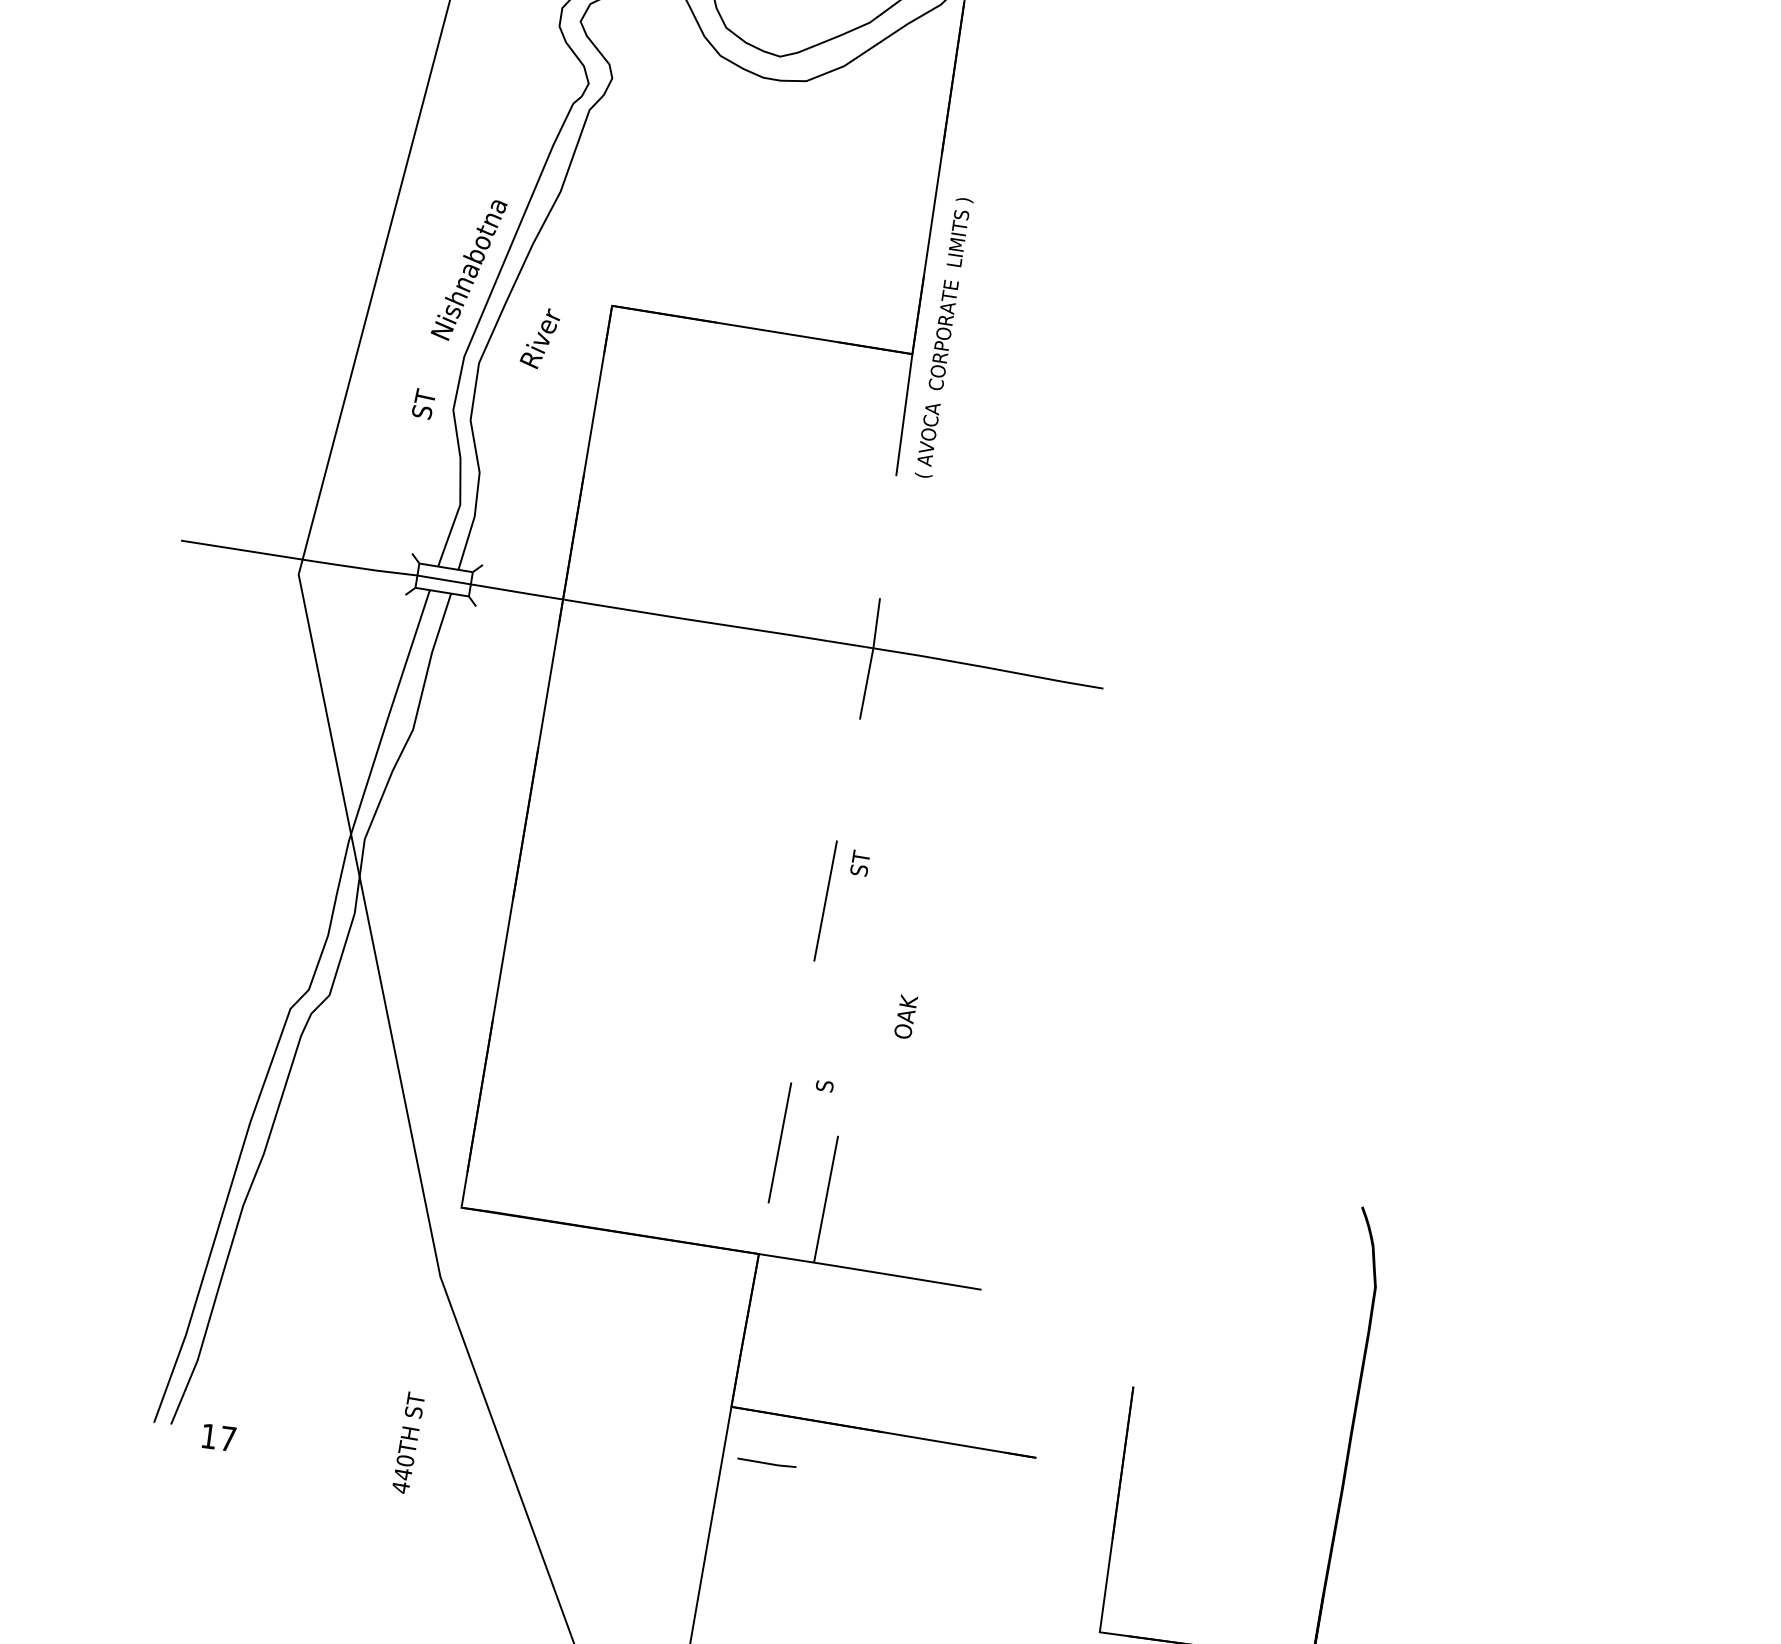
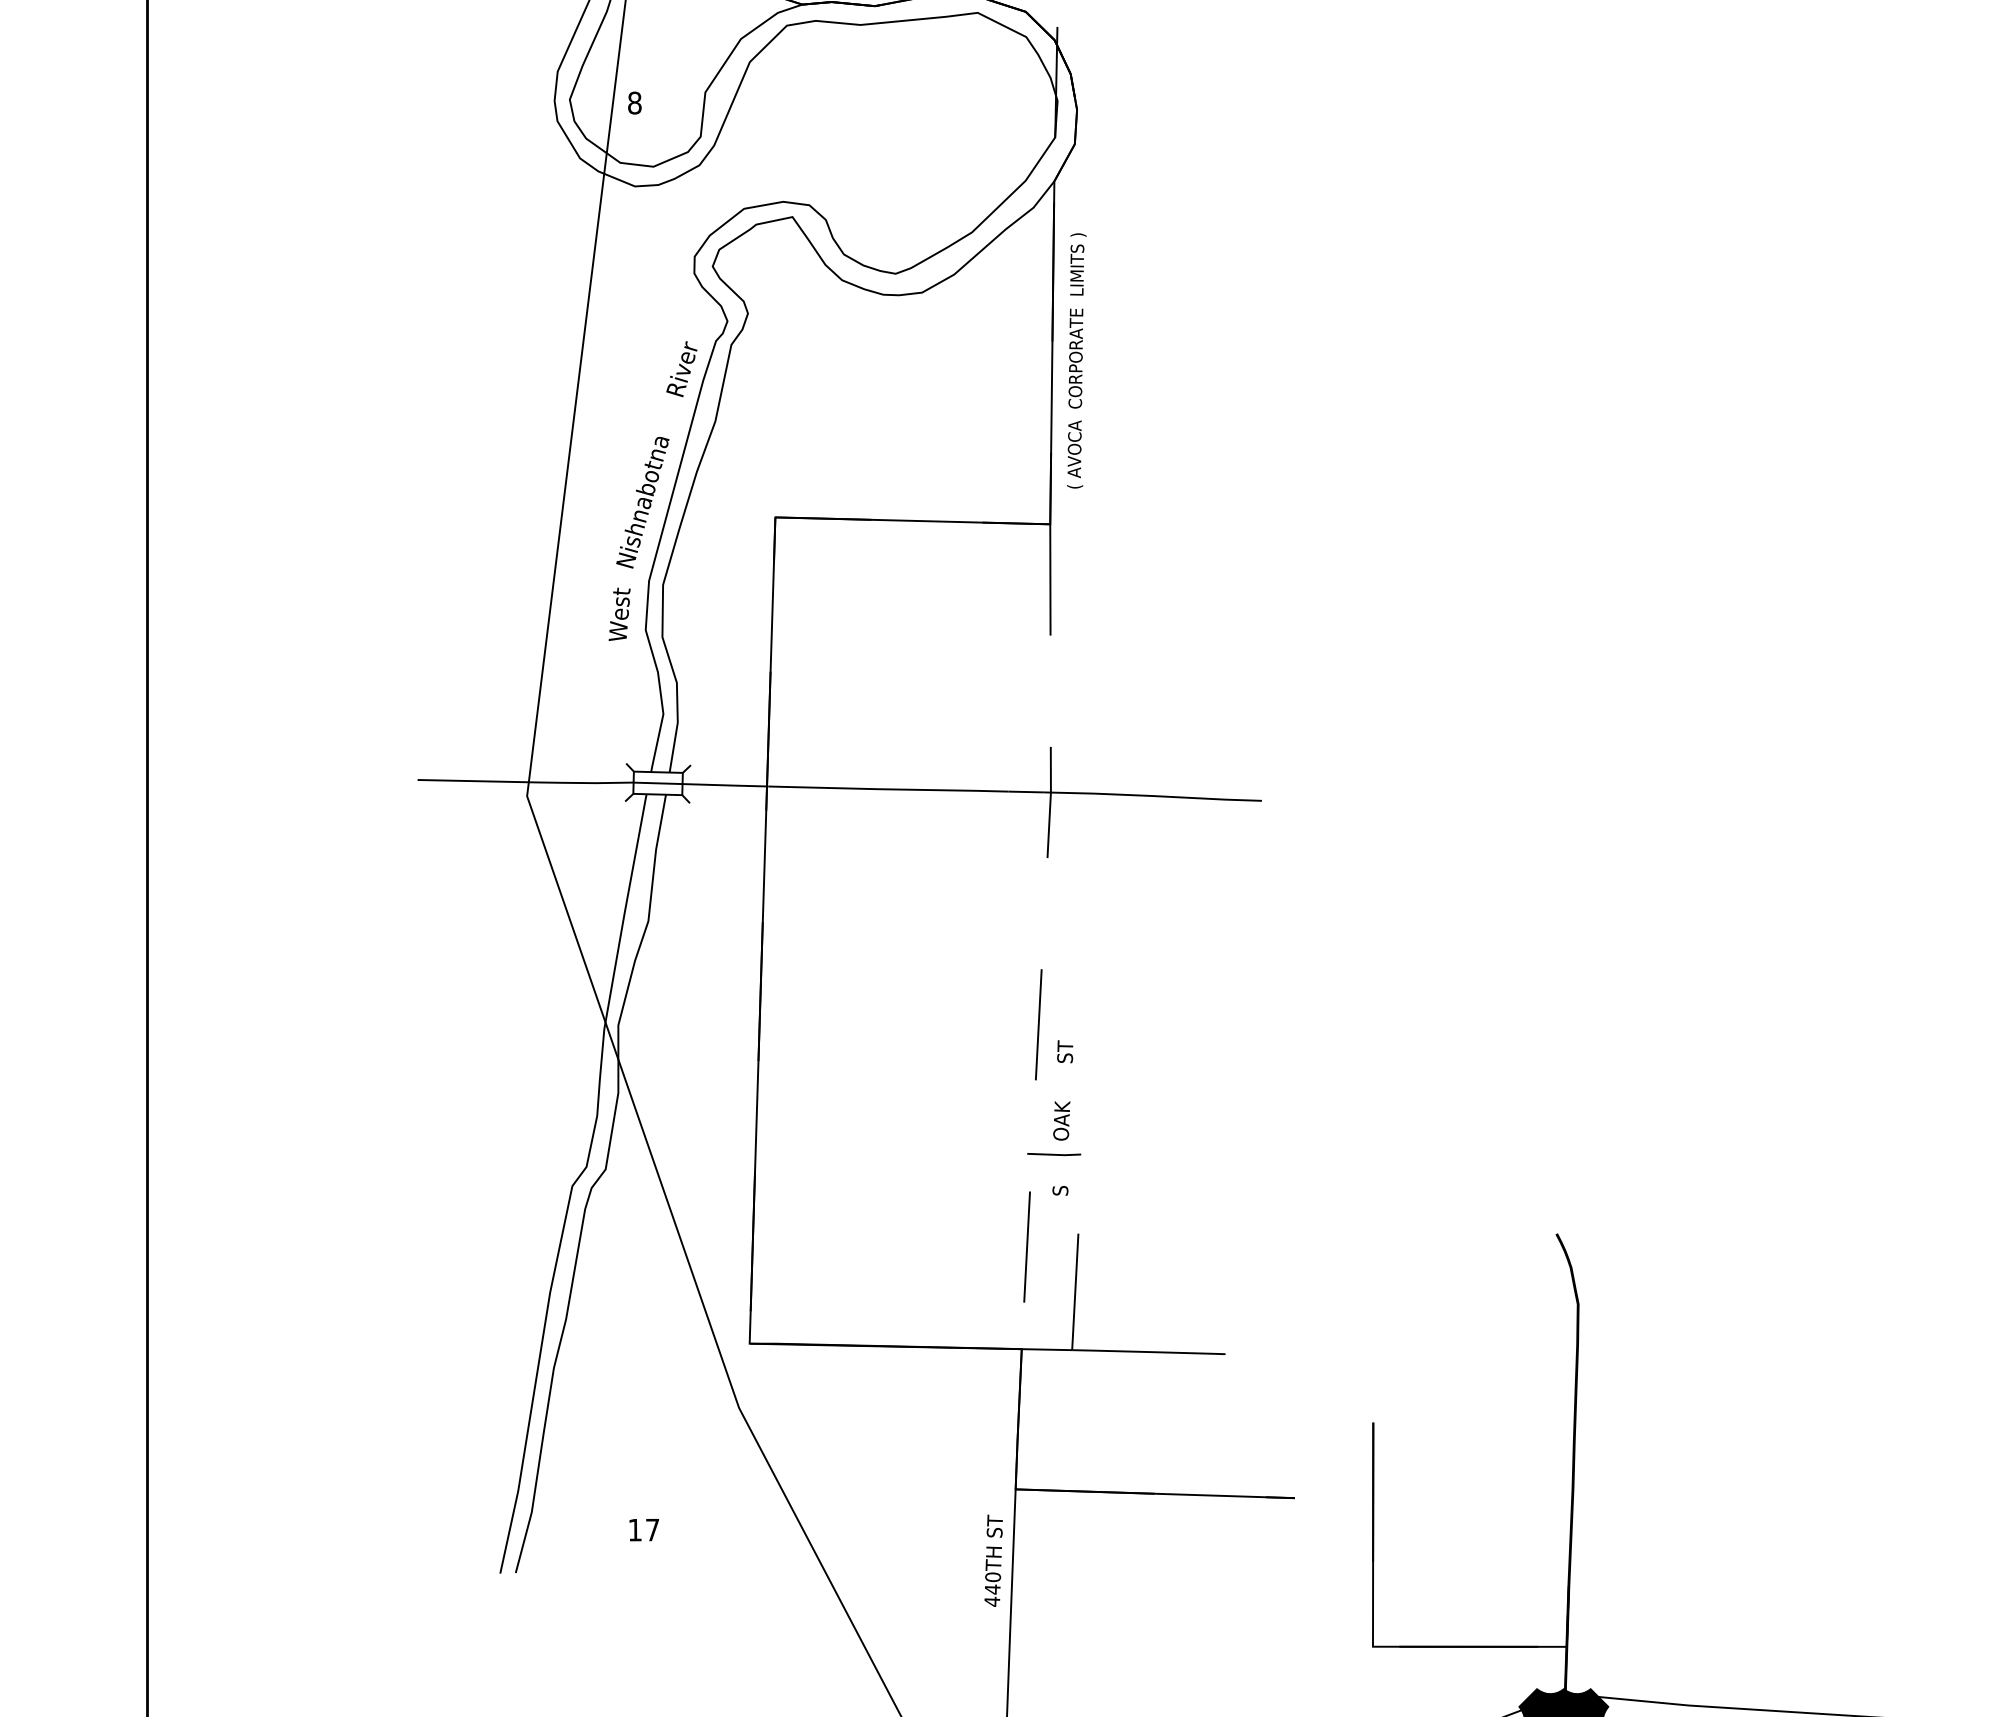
text: (943, 337) -> (1076, 360), moved
text: (539, 338) -> (681, 369), moved
text: (426, 389) -> (619, 614), ST -> West
text: (860, 863) -> (1065, 1051), moved
text: (905, 1016) -> (1061, 1120), moved
text: (218, 1438) -> (643, 1530), moved
text: (408, 1442) -> (993, 1560), moved
line: (767, 1463) -> (1054, 1154), moved

